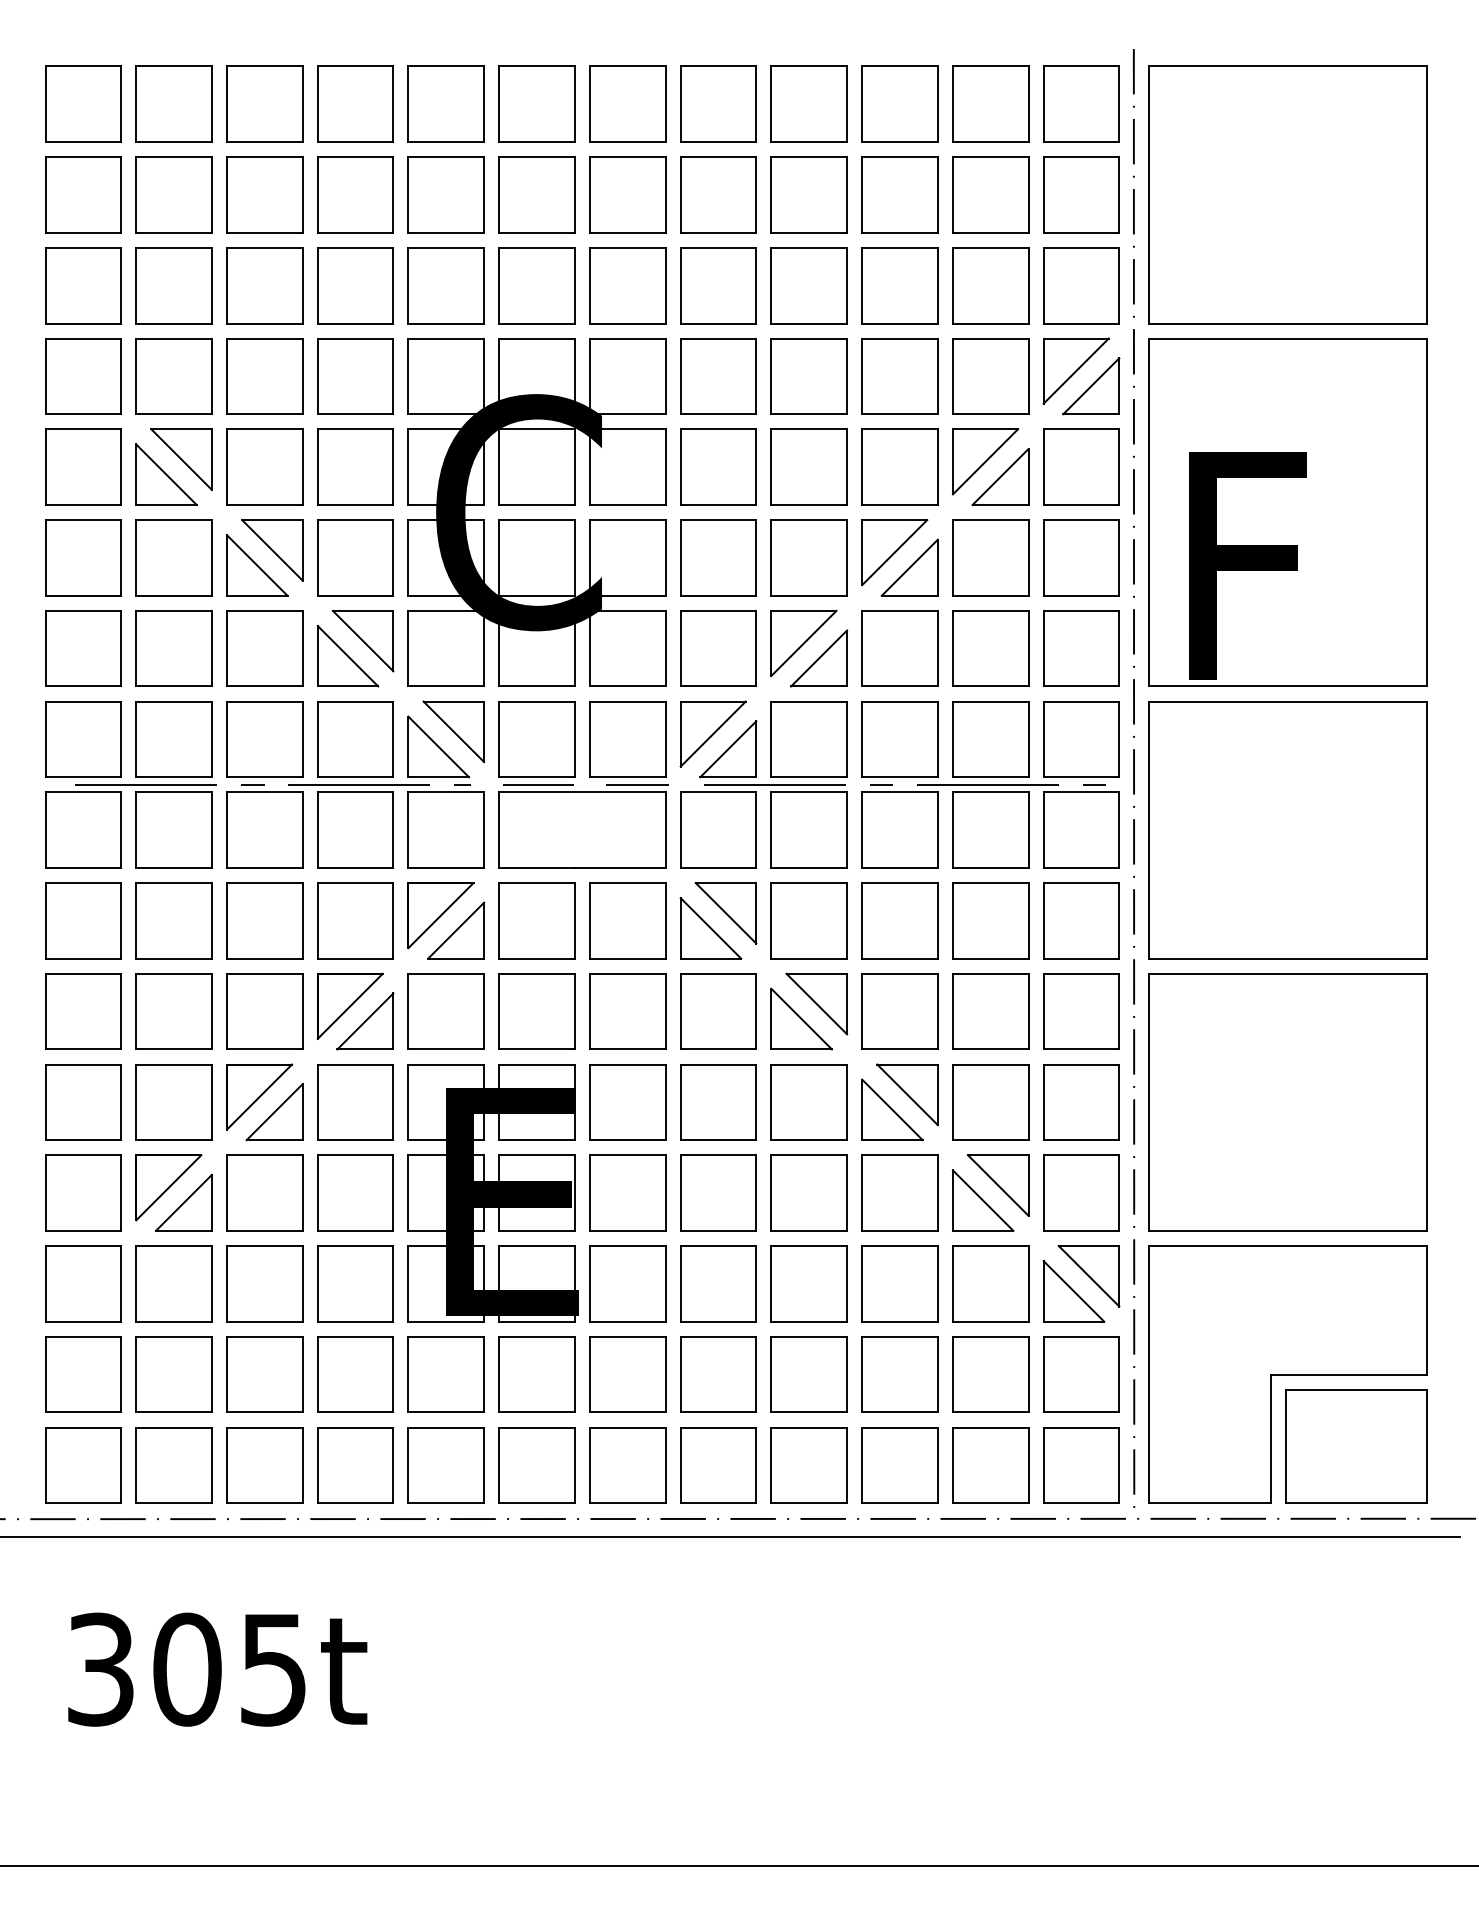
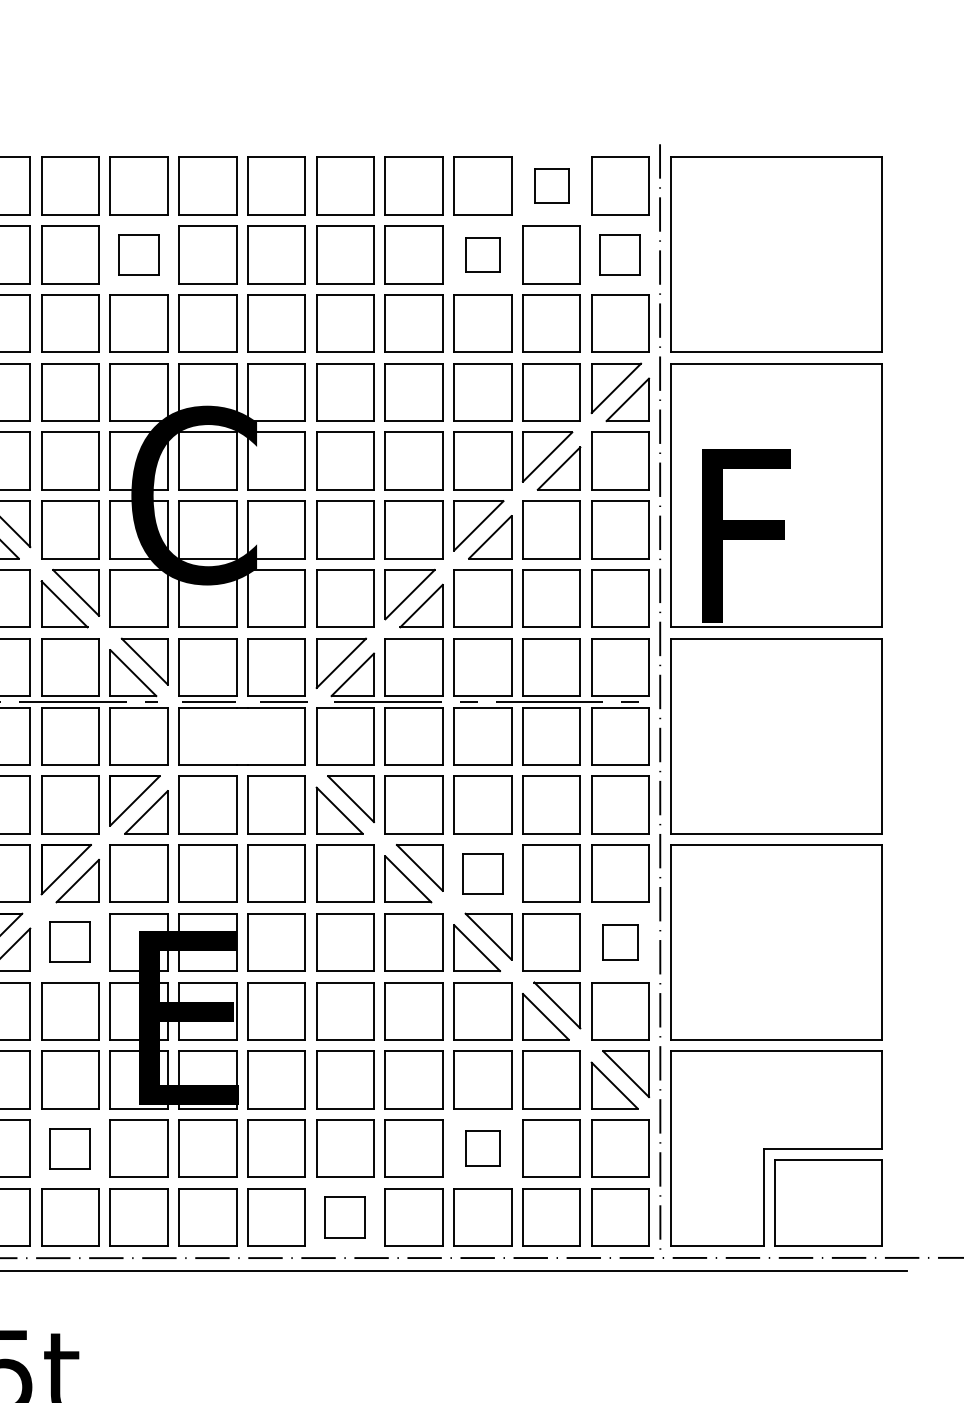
part: (990, 103) -> (551, 185), size x0.6
part: (445, 194) -> (138, 254), size x0.7
part: (899, 194) -> (482, 254), size x0.6
part: (1081, 194) -> (620, 254), size x0.7
part: (899, 1011) -> (482, 873), size x0.7
part: (355, 1102) -> (70, 942), size x0.7
part: (1081, 1102) -> (620, 942), size x0.6
part: (355, 1374) -> (70, 1148), size x0.7
part: (899, 1374) -> (482, 1148), size x0.6
part: (718, 1465) -> (345, 1217), size x0.7

